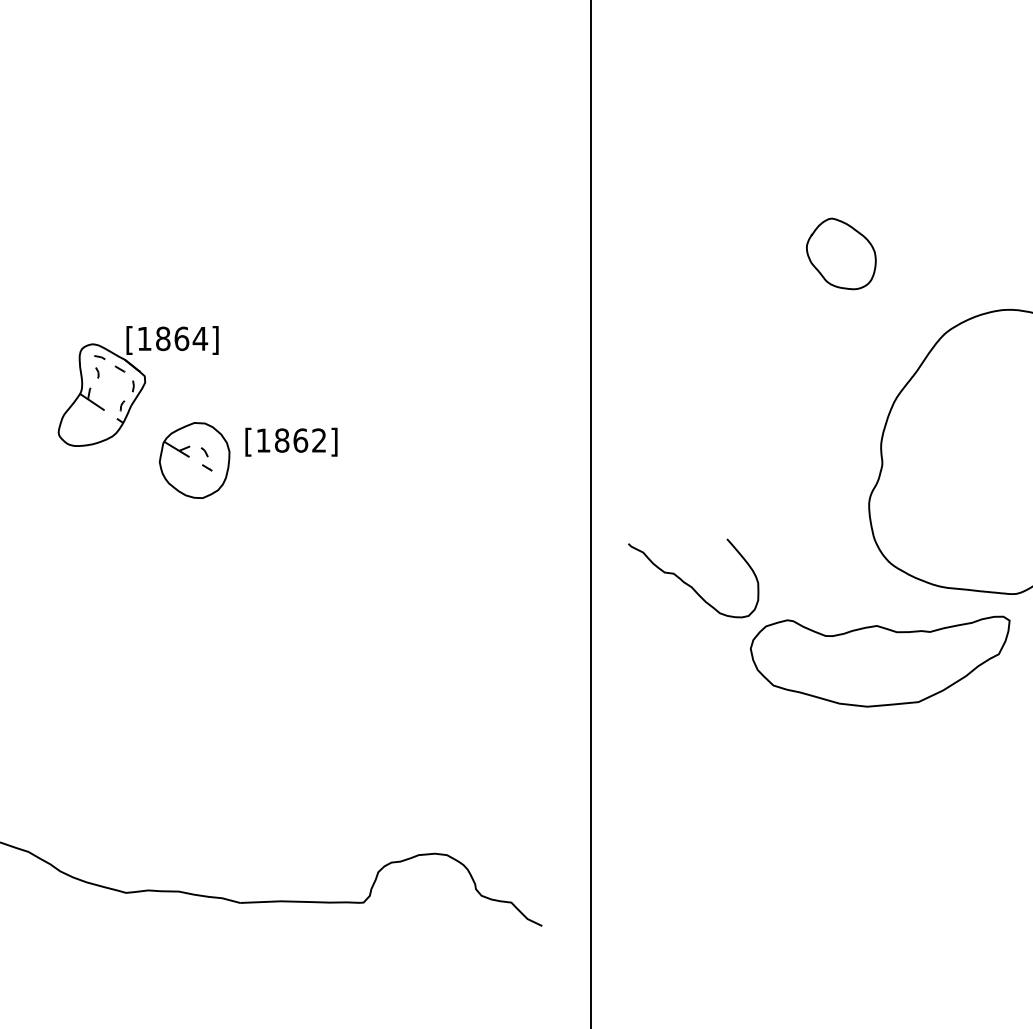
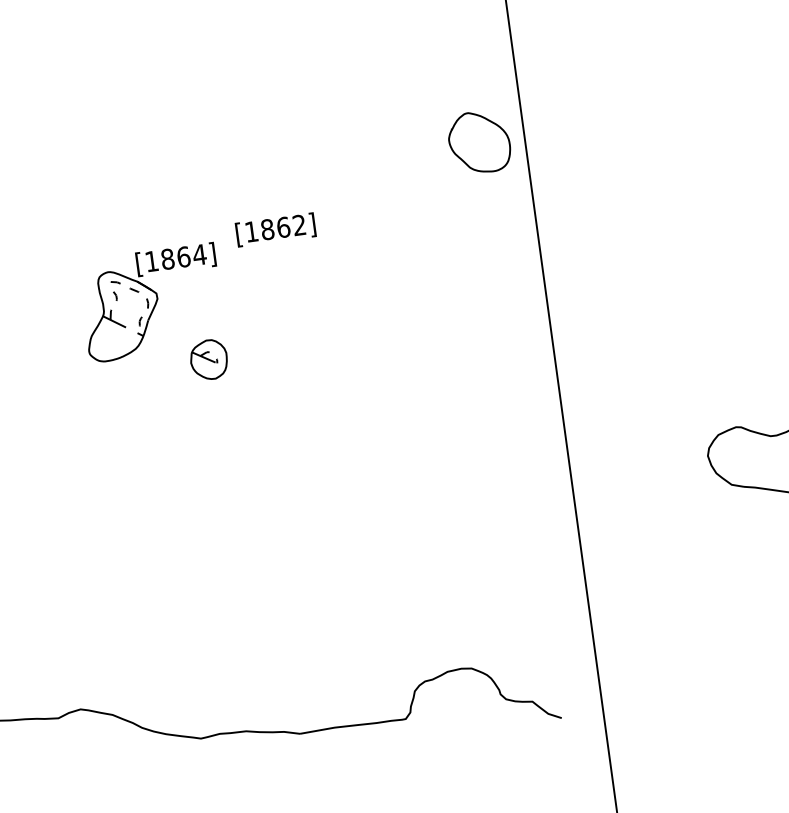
part: (841, 253) -> (479, 142), moved
text: (291, 441) -> (275, 229), moved
part: (194, 460) -> (208, 359), size x0.6
curve: (689, 584) -> (647, 408), removed

